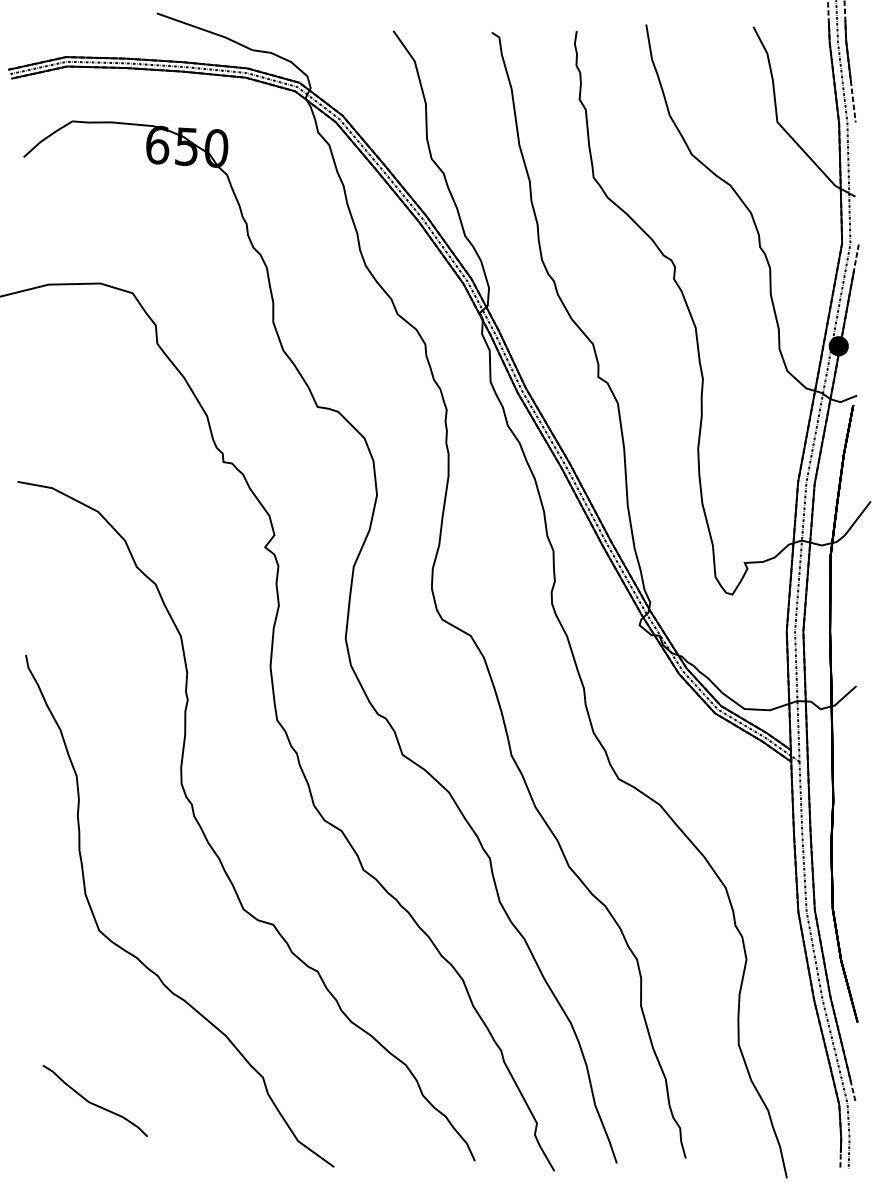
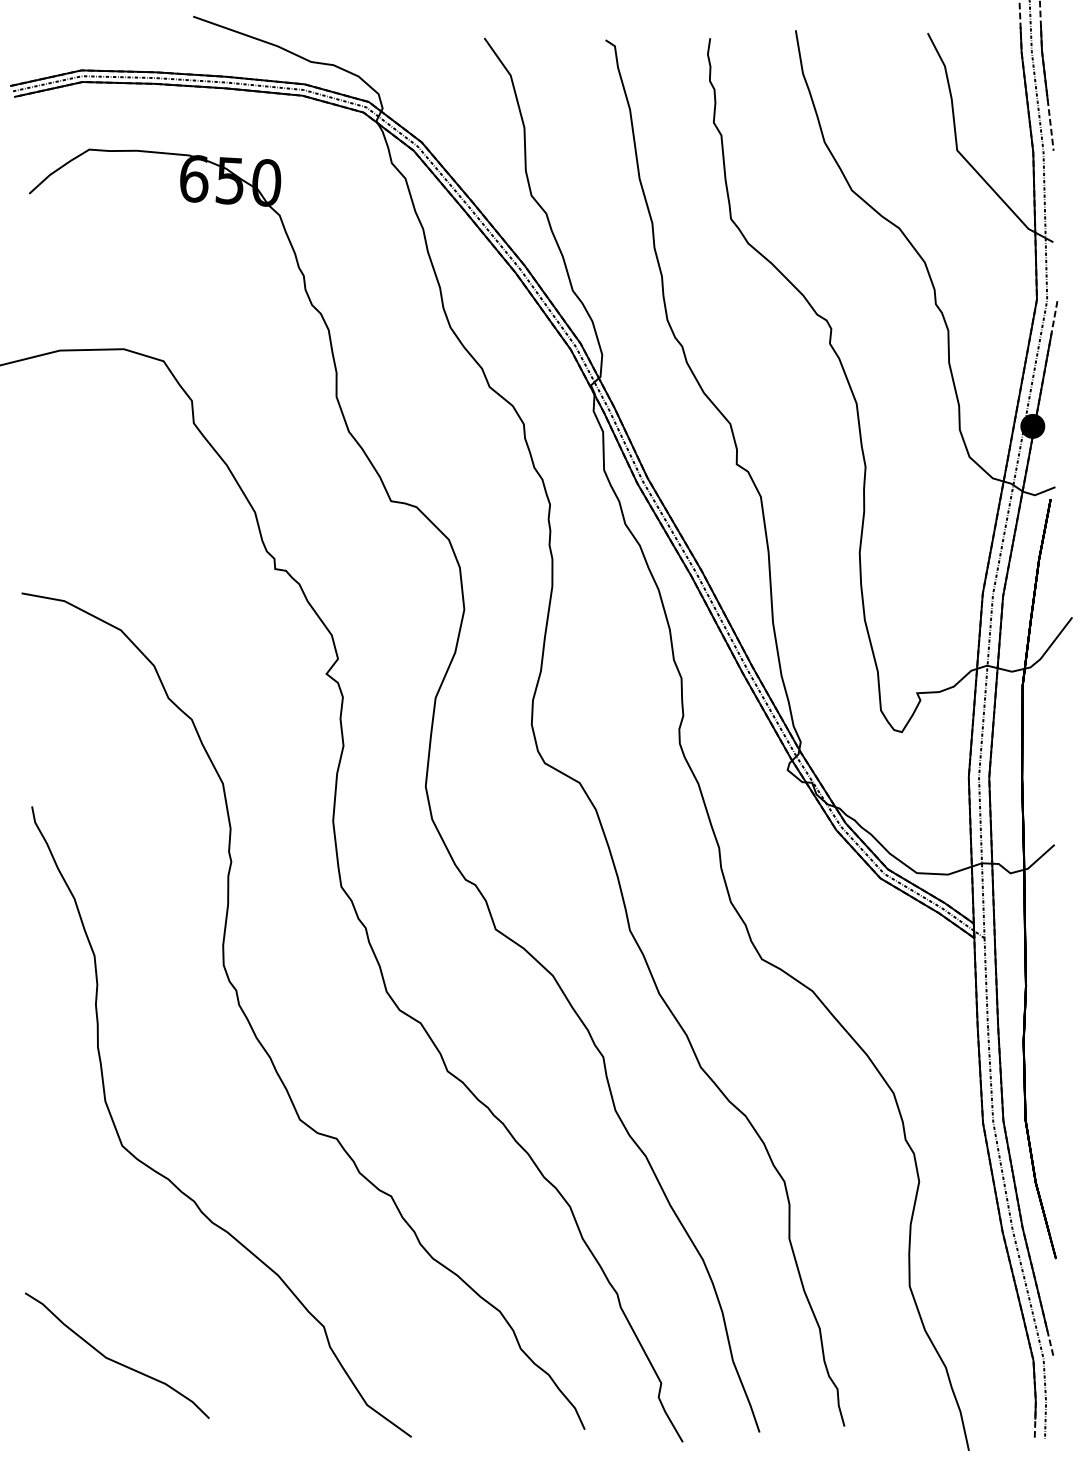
part: (95, 1100) -> (117, 1355), size x1.43

